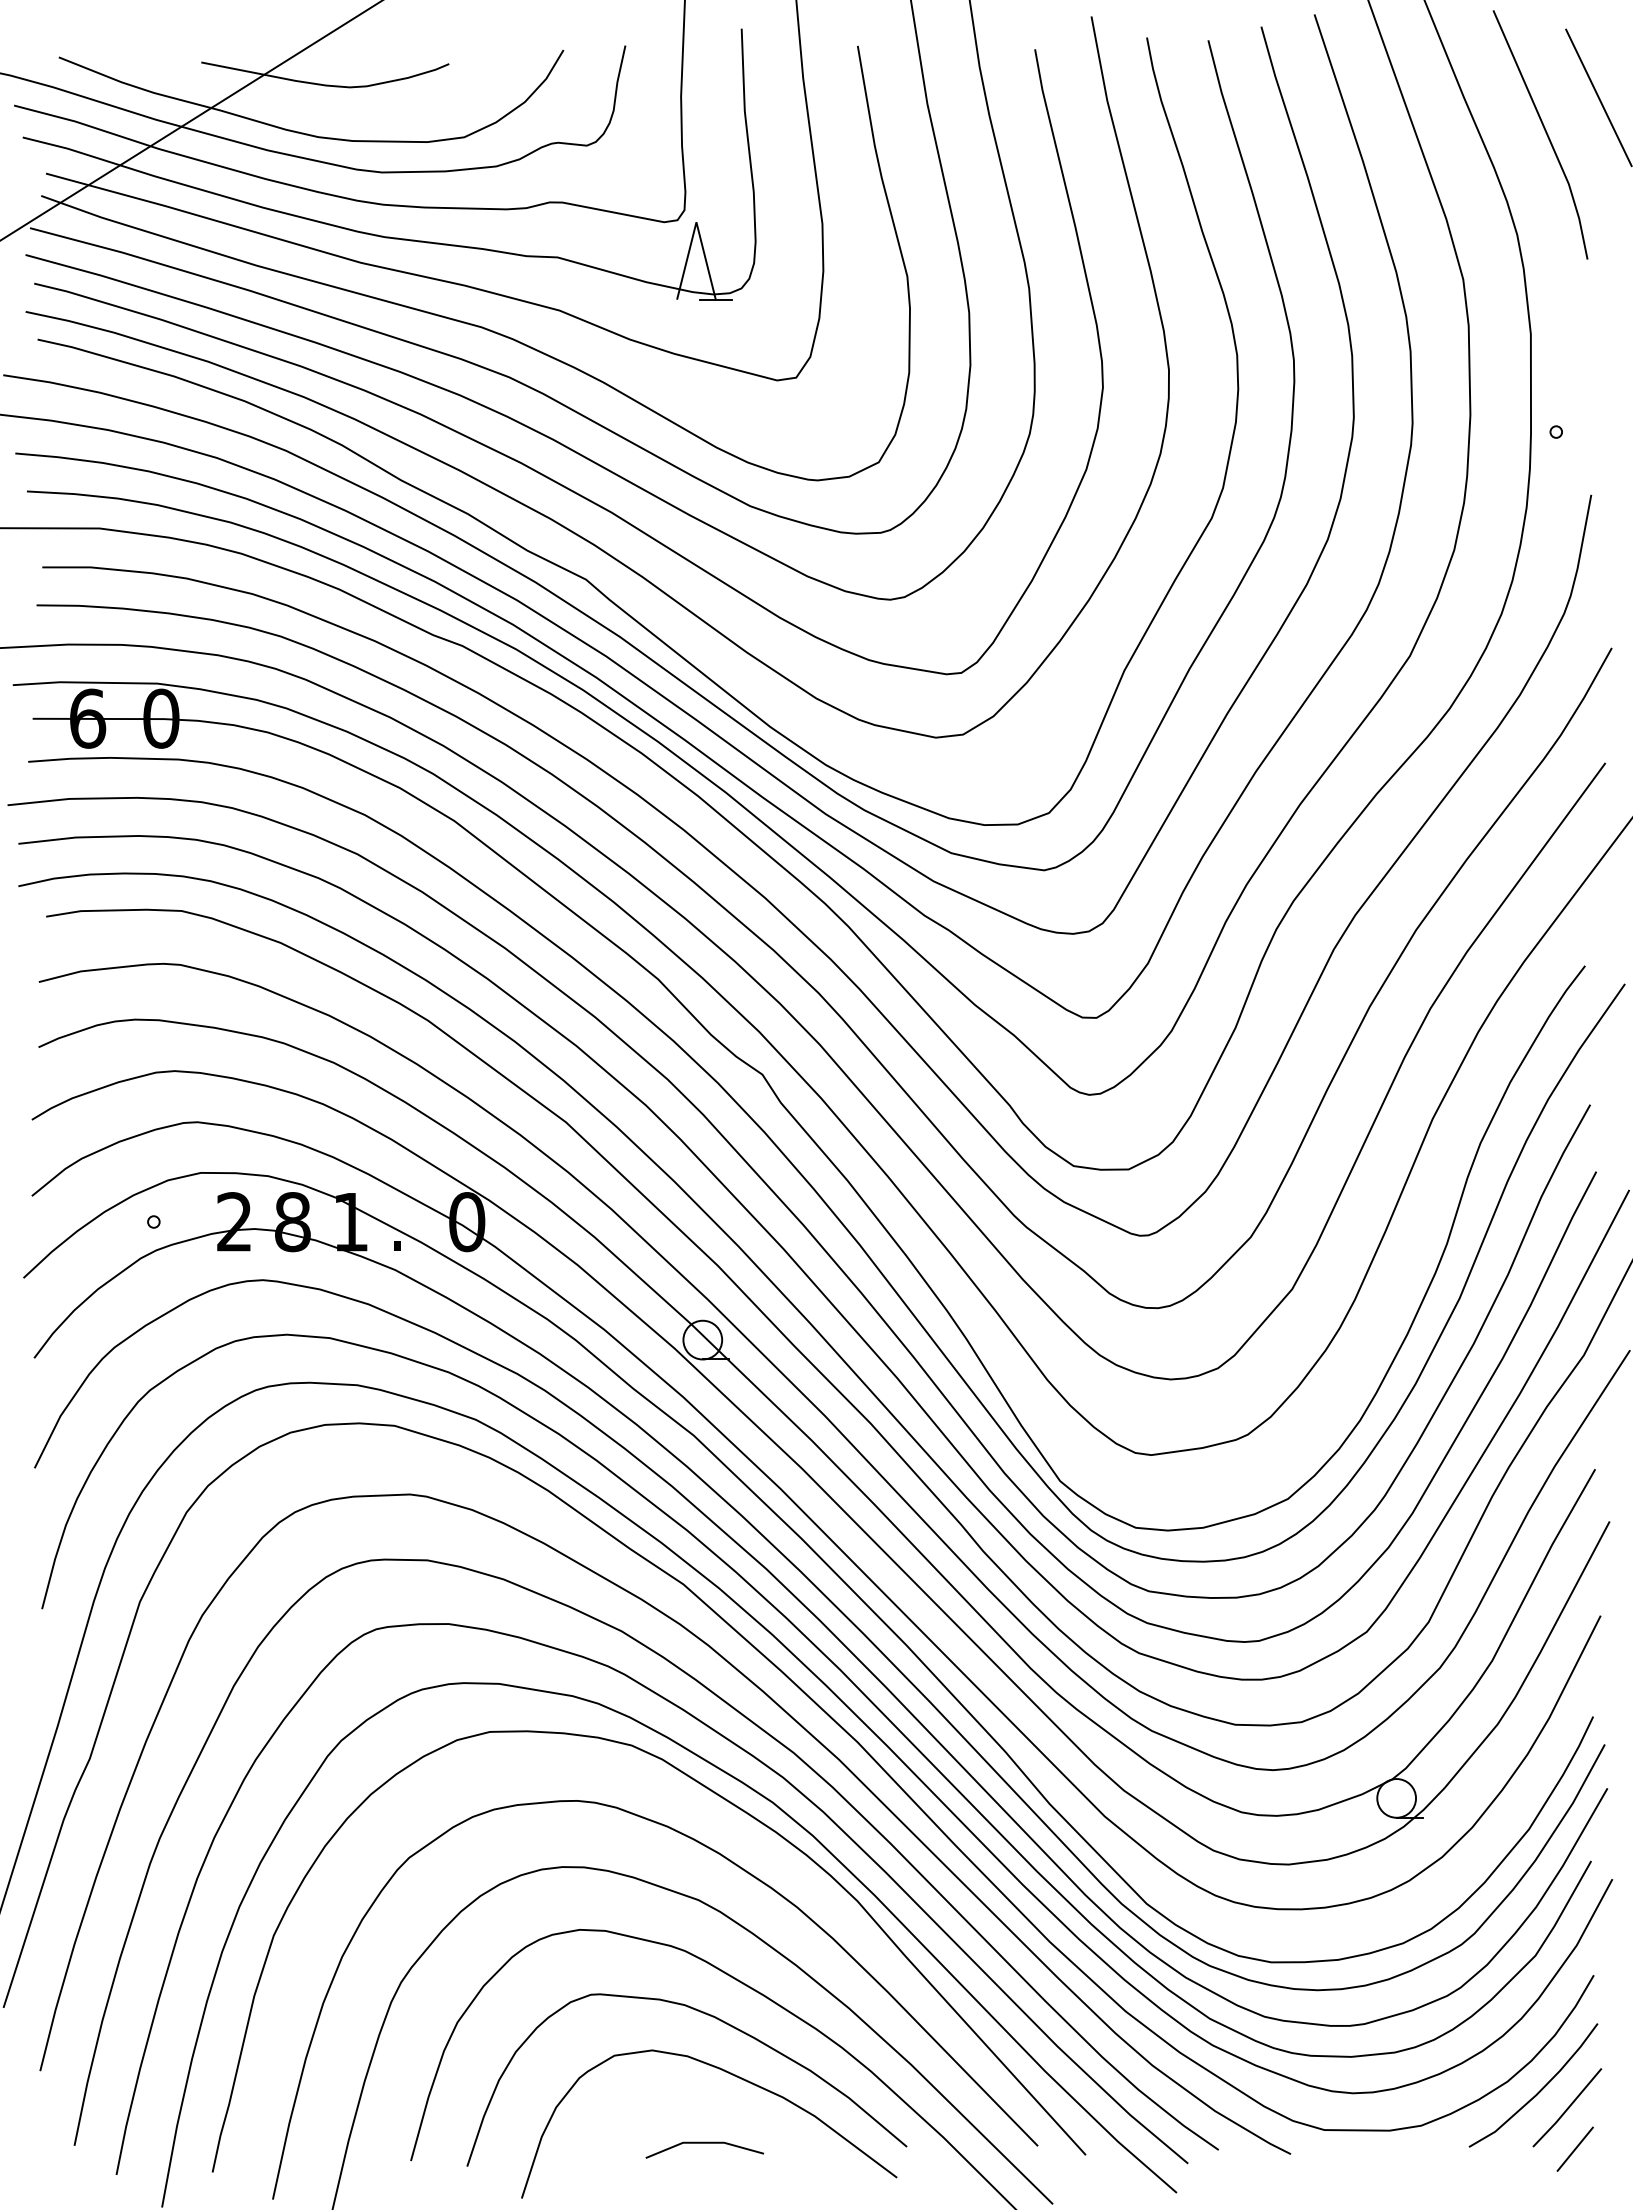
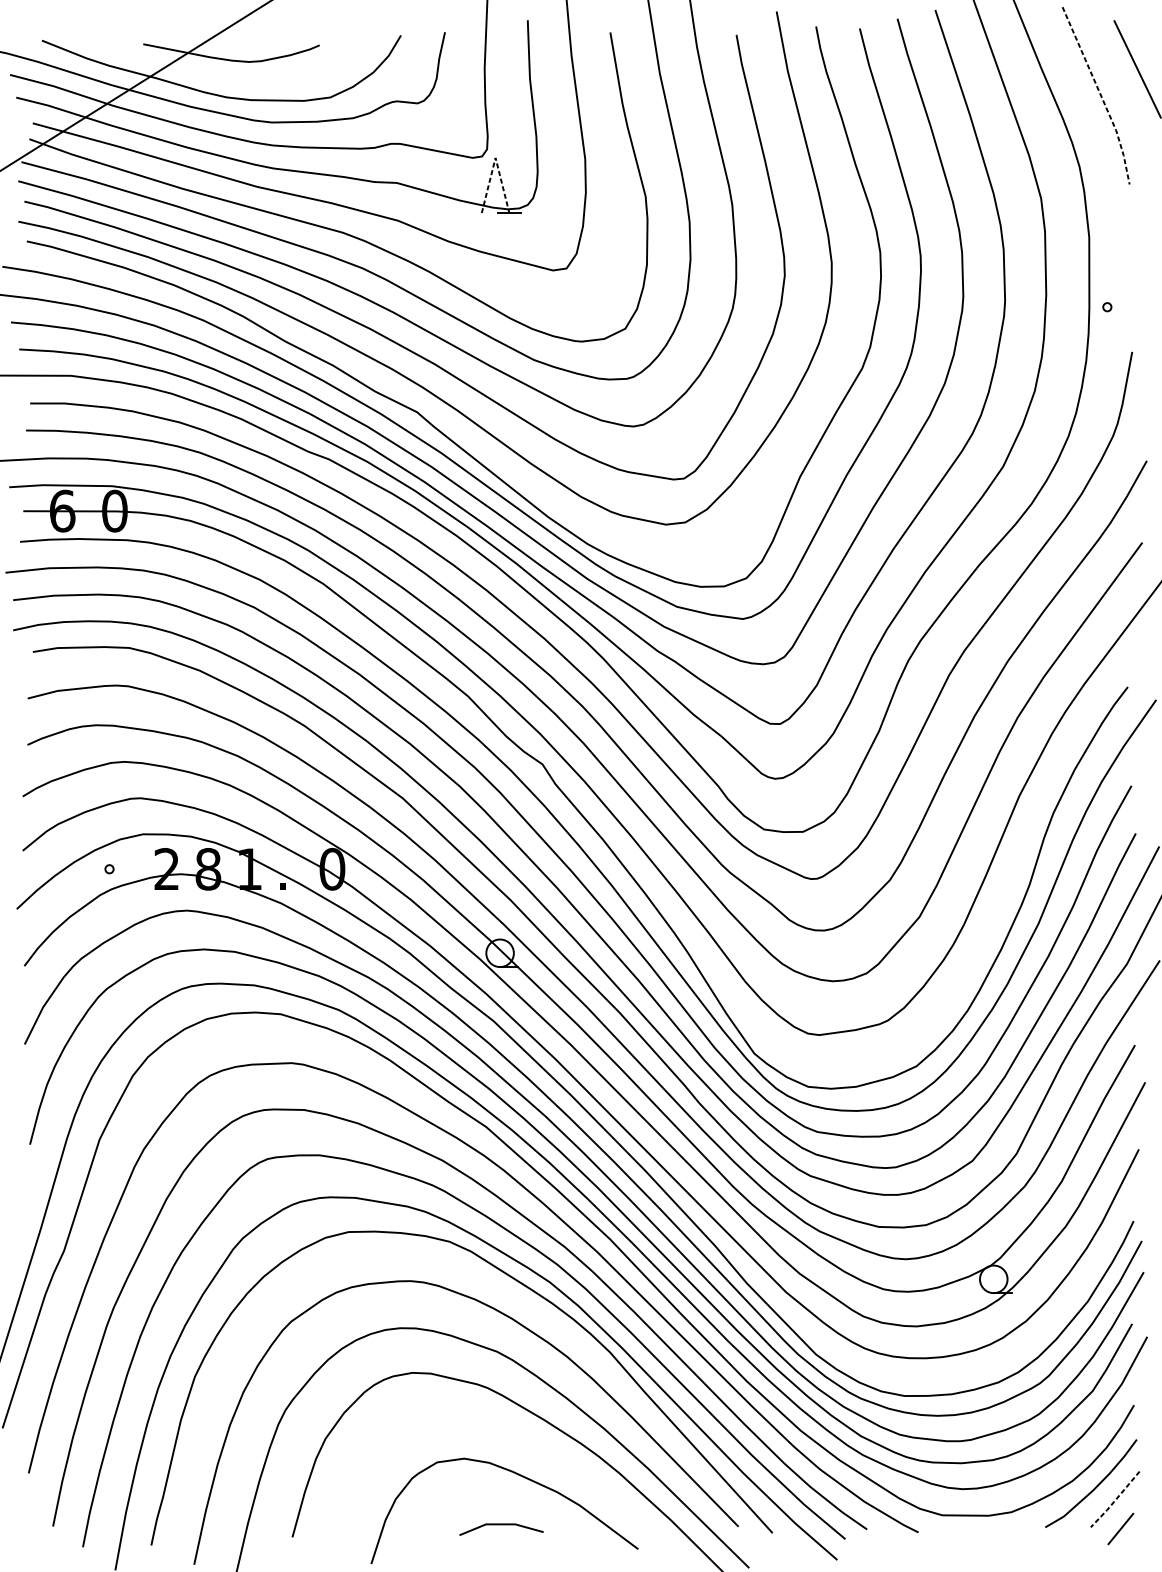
line: (1547, 134) -> (1101, 95), solid -> dashed
line: (696, 222) -> (495, 158), solid -> dashed
curve: (716, 2019) -> (509, 1436), removed
line: (1567, 2109) -> (1115, 1500), solid -> dashed

